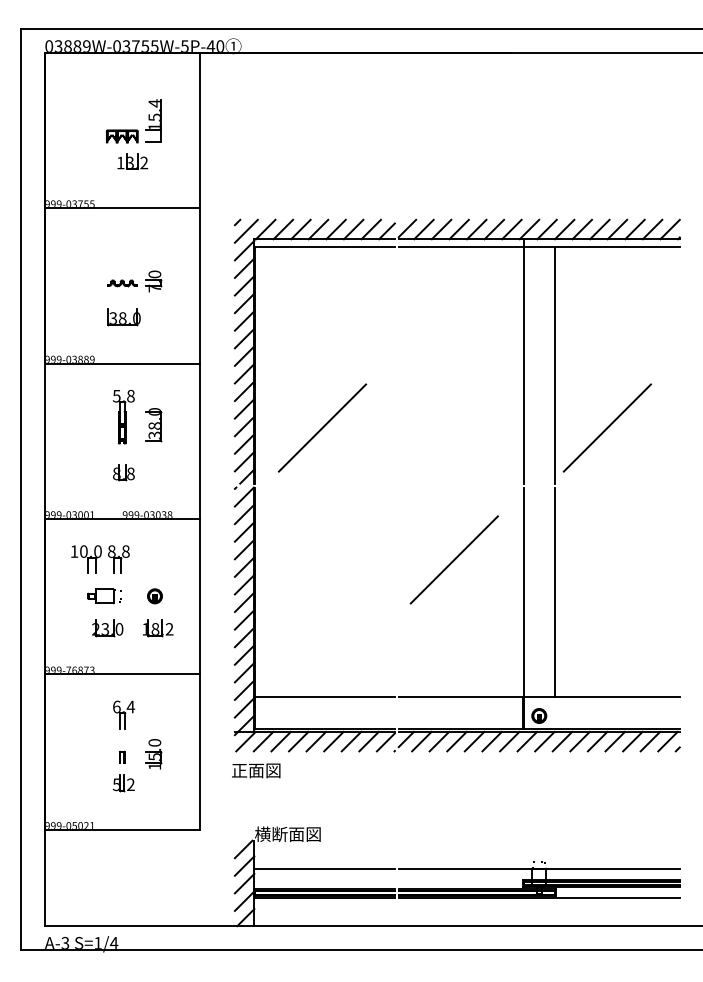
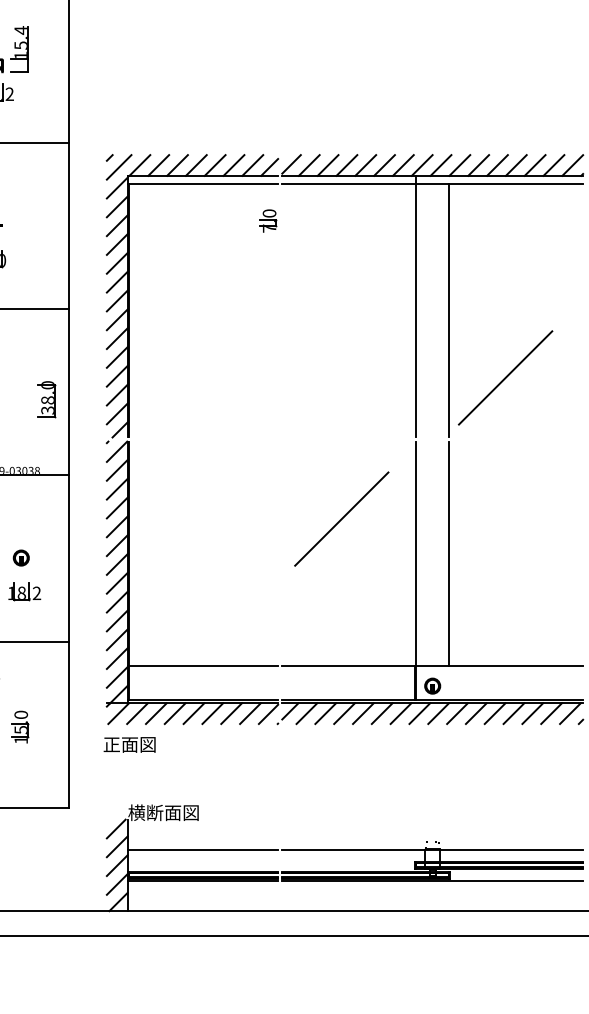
part: (153, 281) -> (268, 221), moved
part: (153, 425) -> (46, 399), moved
line: (322, 427) -> (200, 377), removed

